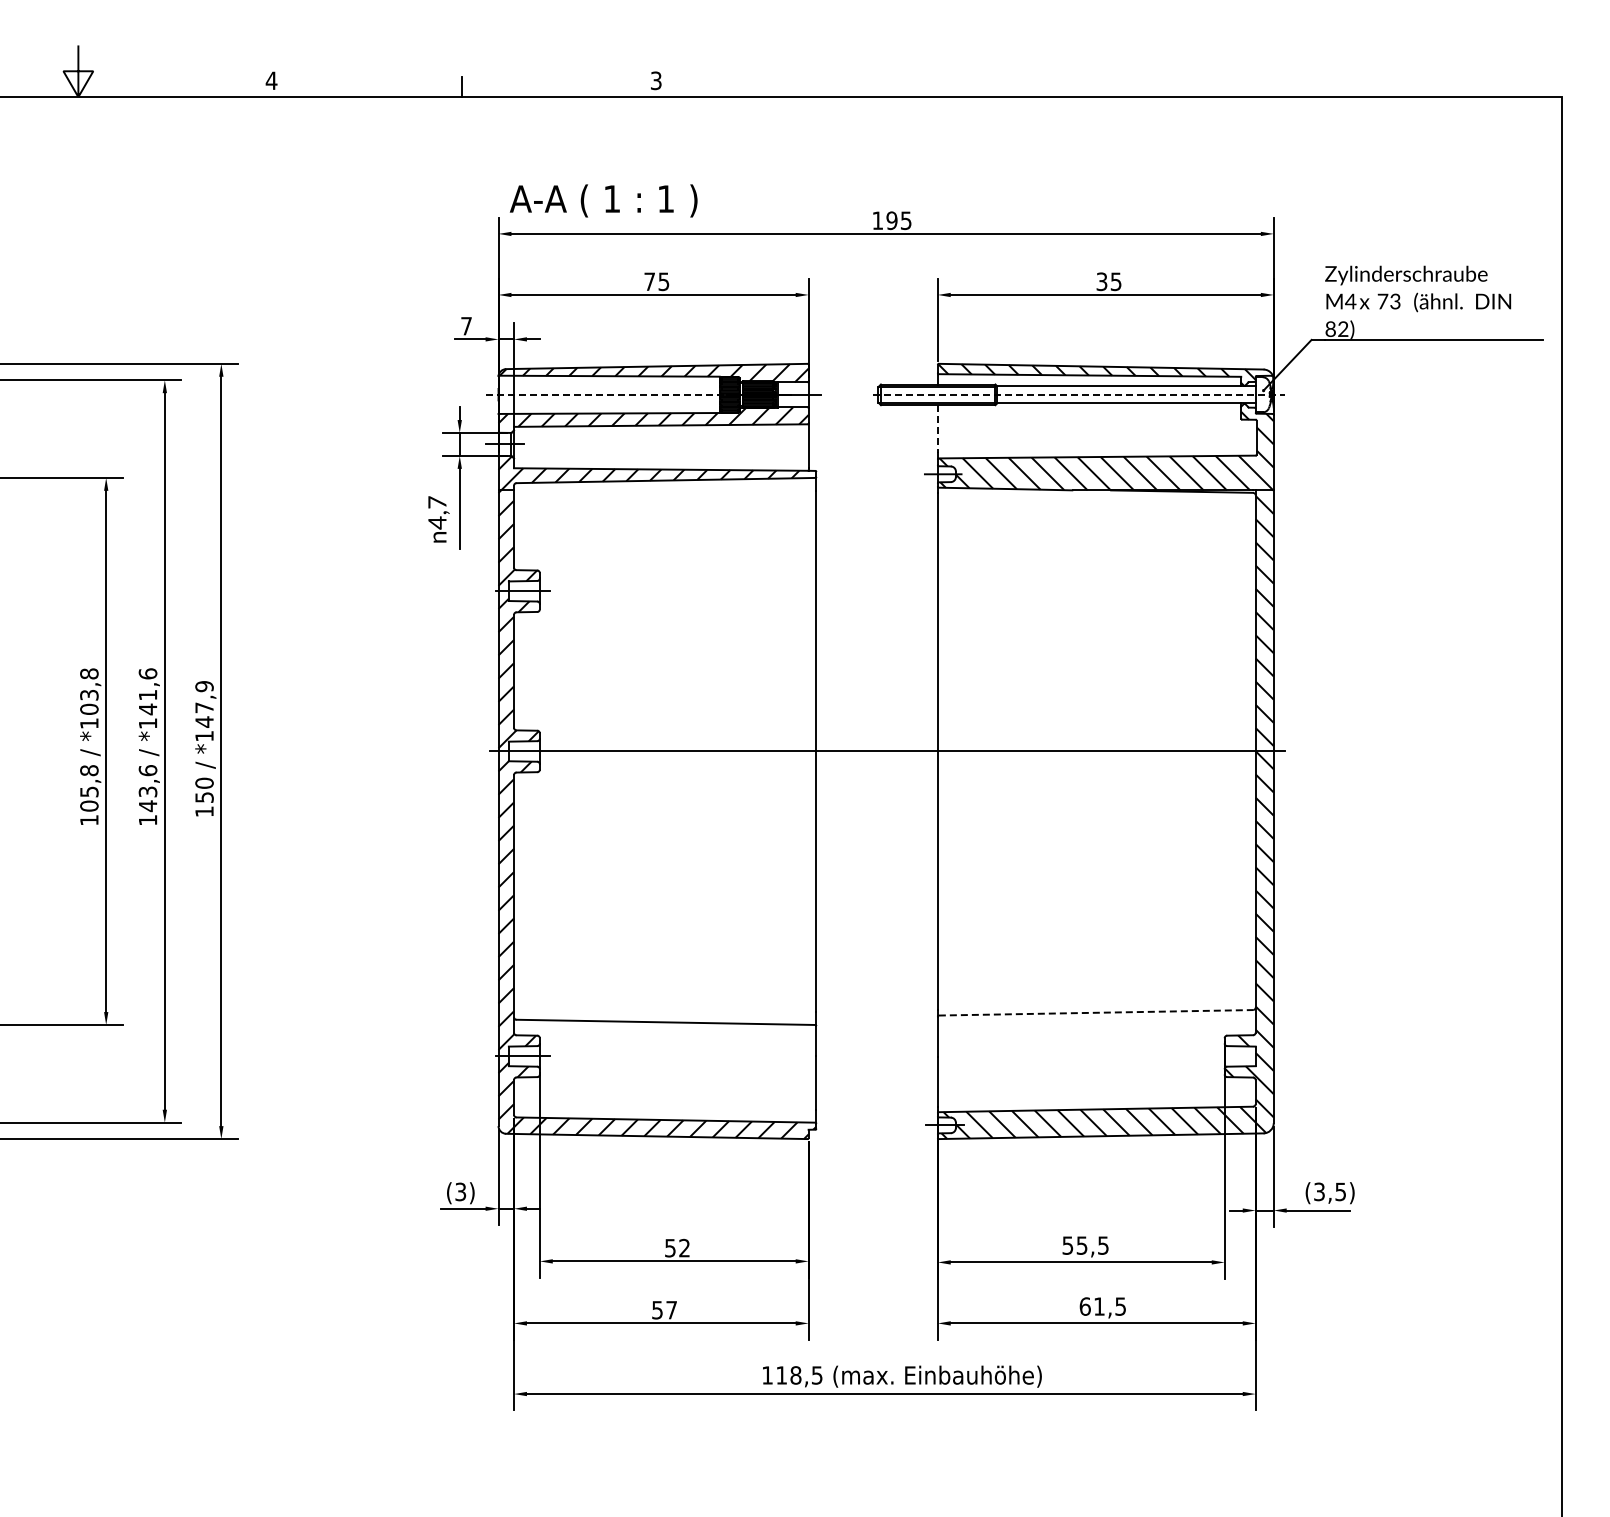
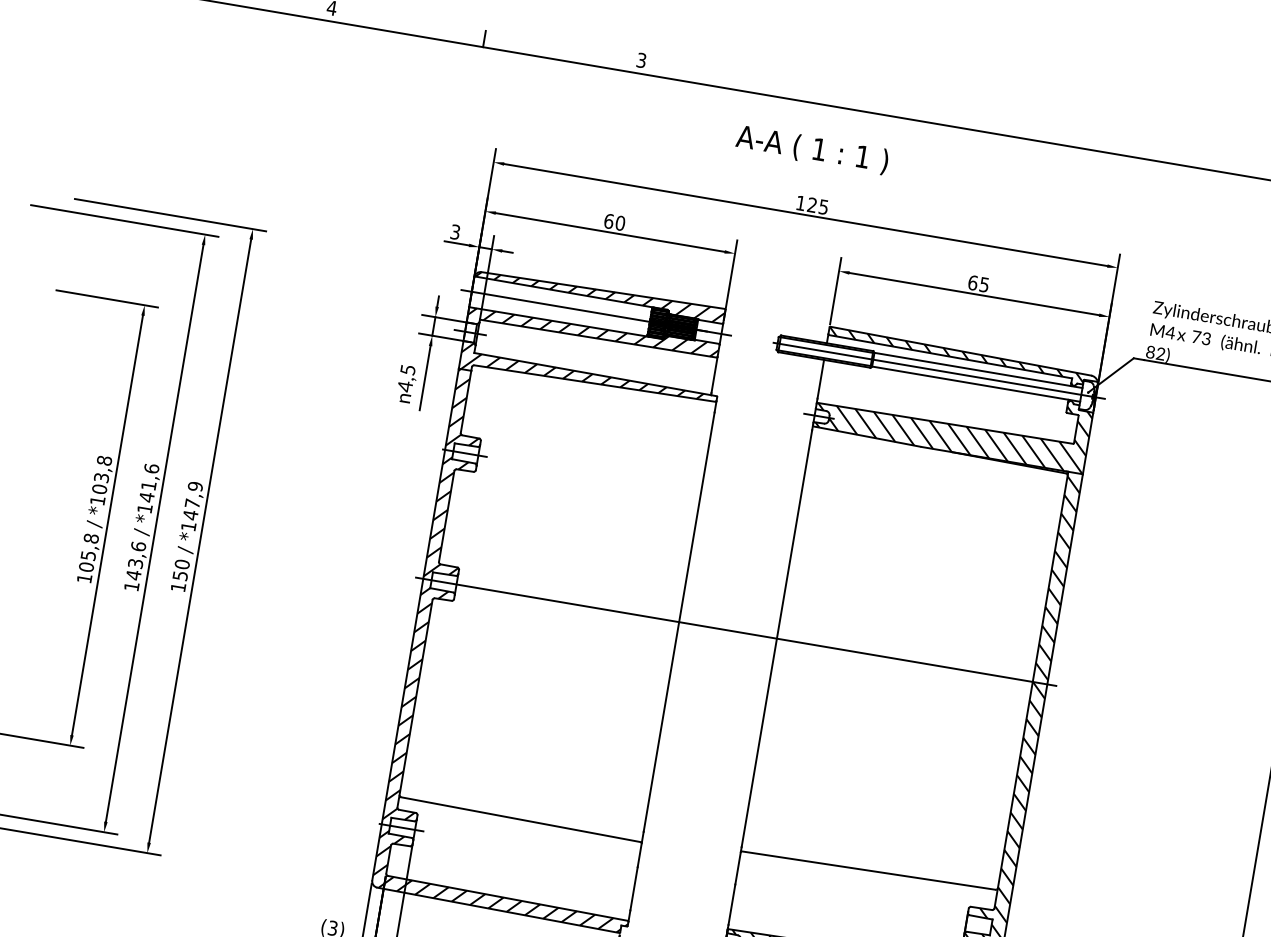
text: (603, 200) -> (812, 149), moved
text: (891, 220) -> (811, 204), 195 -> 125
text: (656, 281) -> (614, 222), 75 -> 60
text: (1101, 281) -> (972, 282), 35 -> 65
text: (466, 325) -> (455, 231), 7 -> 3
line: (609, 394) -> (561, 306), dashed -> solid
line: (1079, 394) -> (939, 370), dashed -> solid
line: (937, 429) -> (820, 379), dashed -> solid
text: (437, 502) -> (408, 370), 4,7 -> 4,5
line: (1096, 1012) -> (869, 870), dashed -> solid

